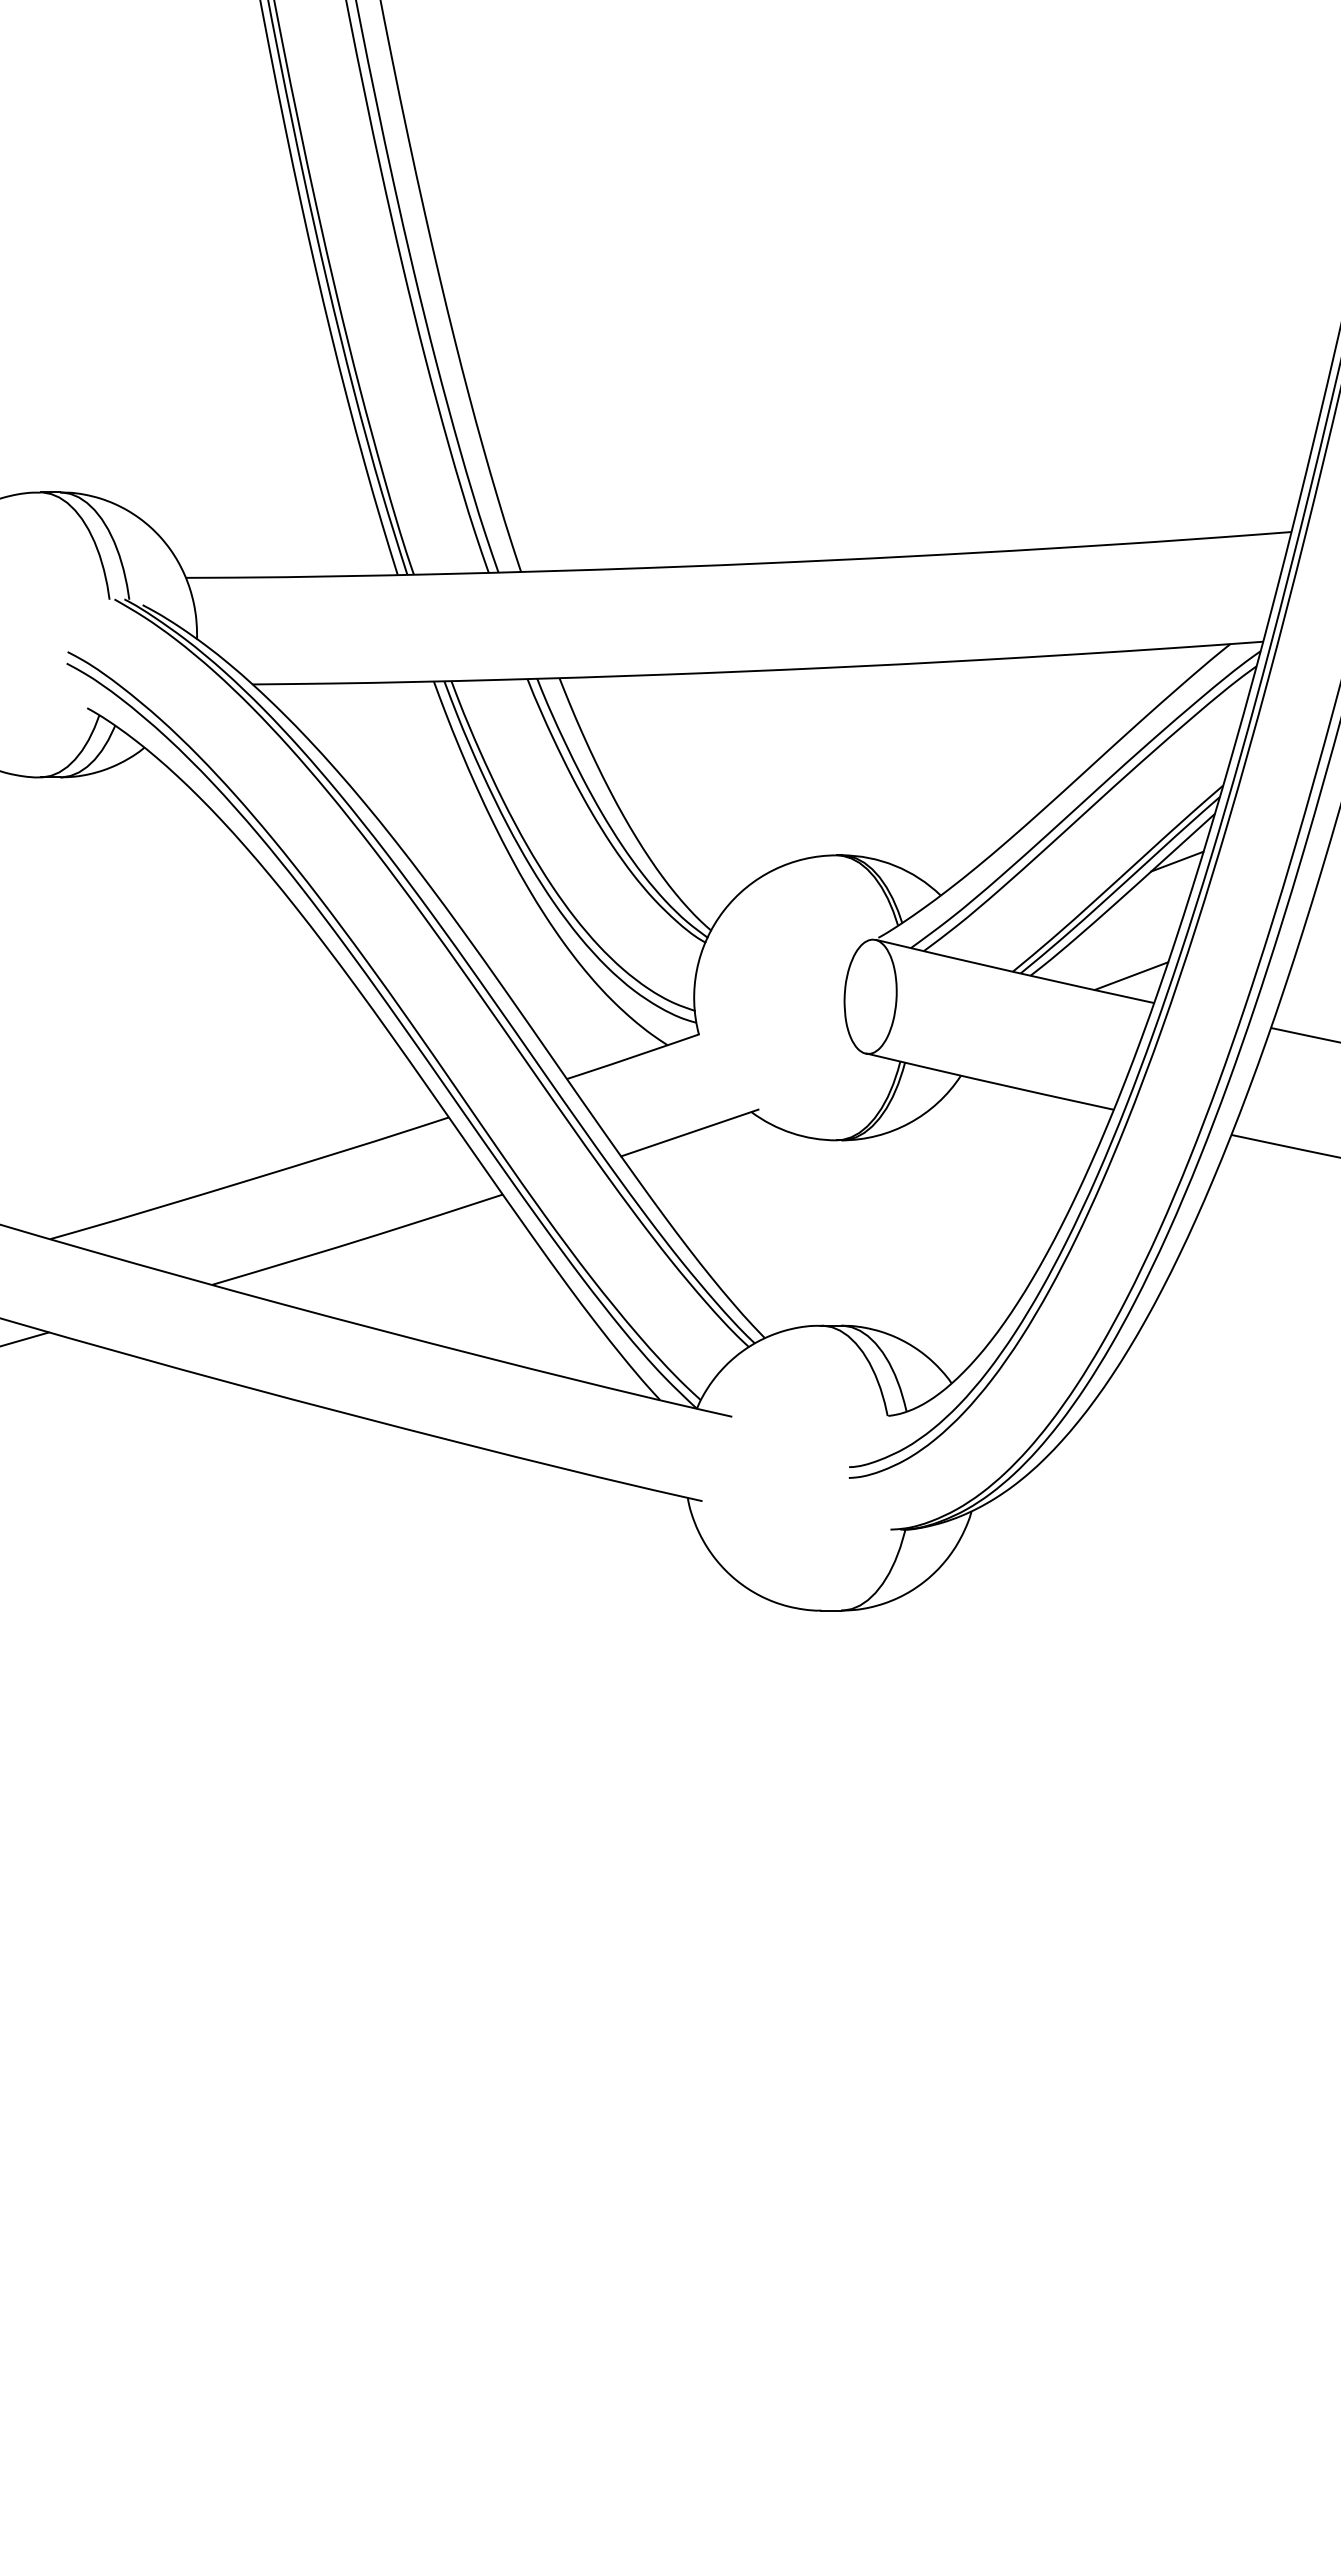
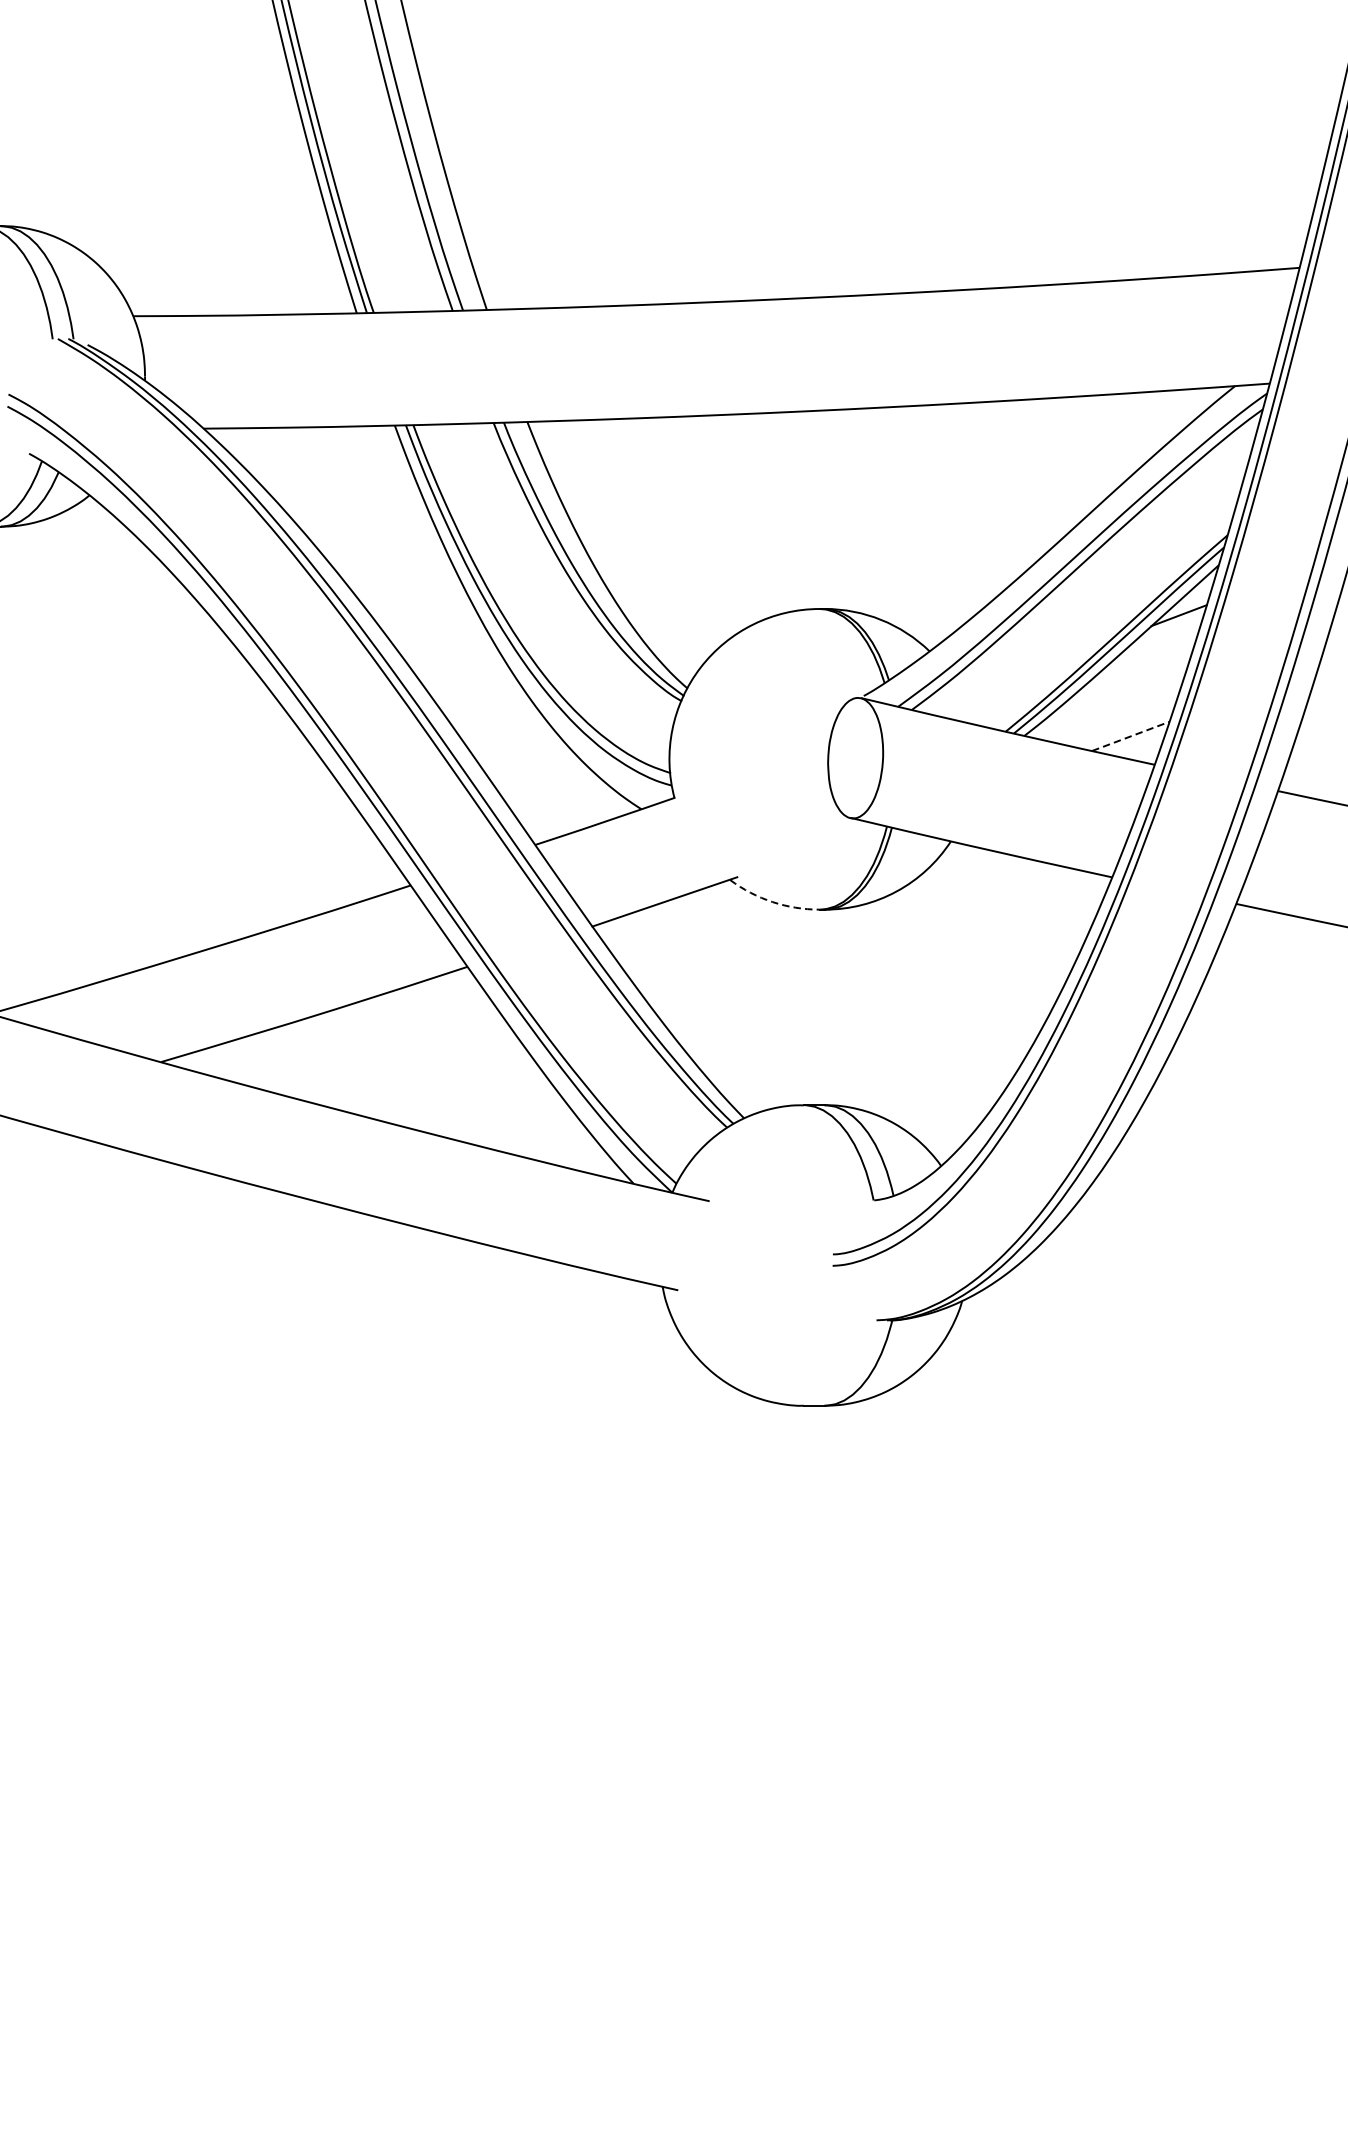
line: (1131, 975) -> (1130, 735), solid -> dashed
arc: (791, 1133) -> (772, 902), solid -> dashed

